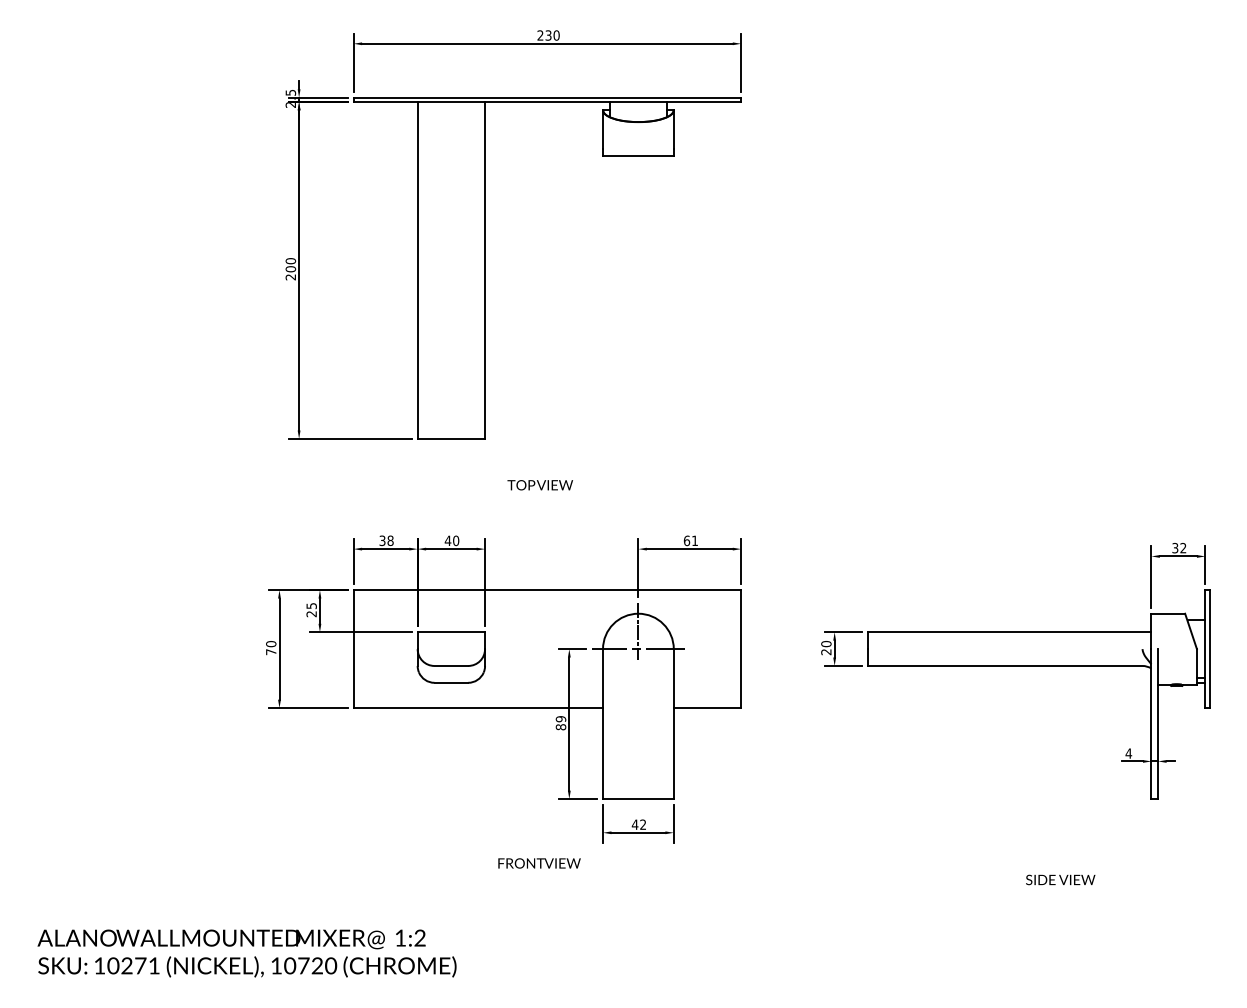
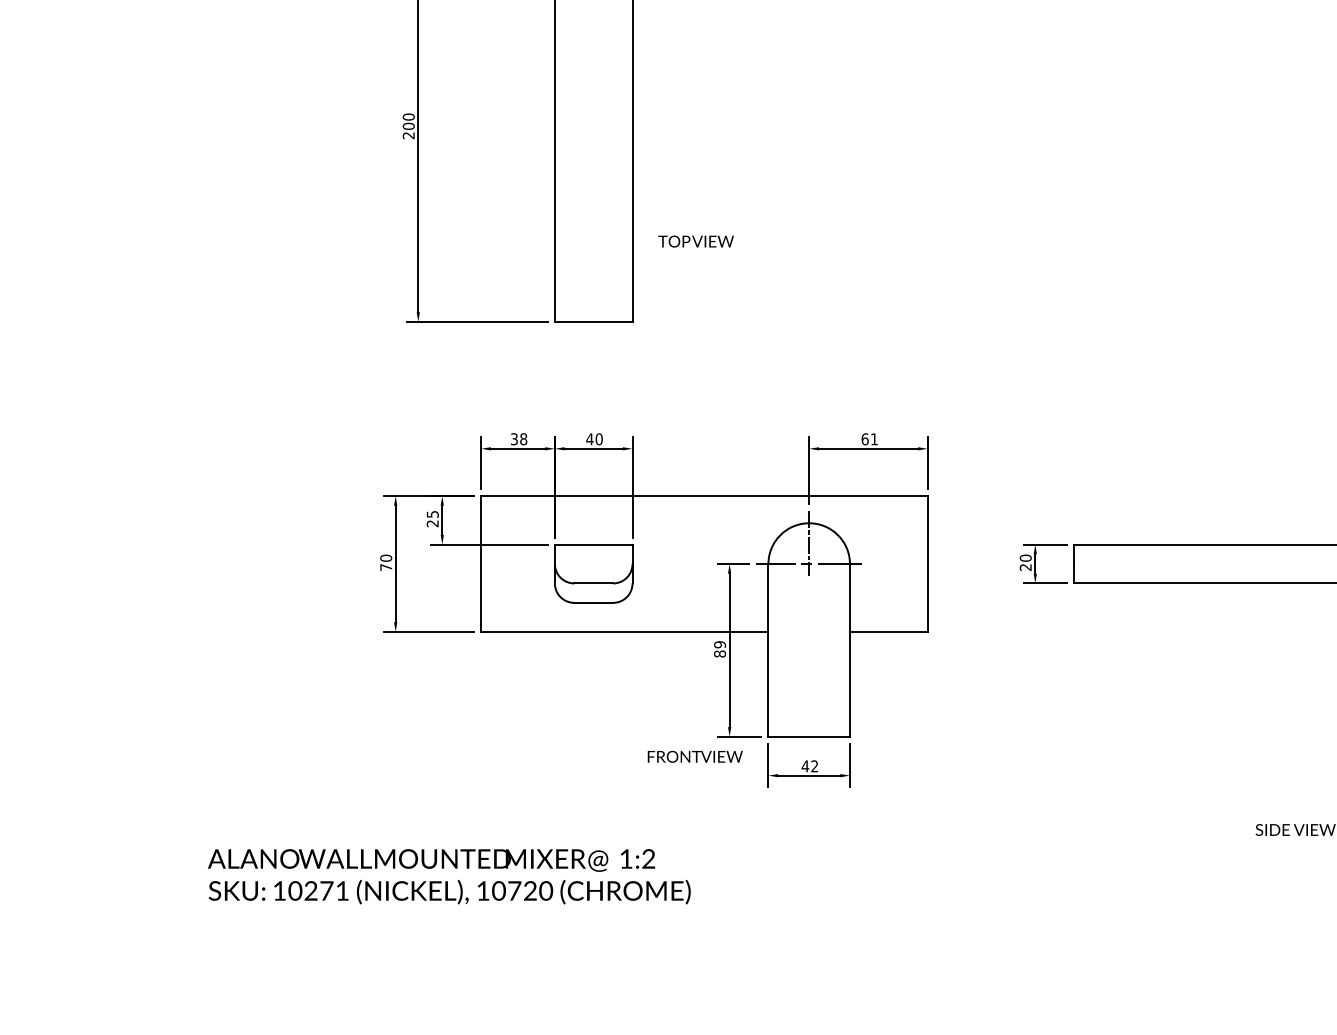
text: (539, 485) -> (695, 241), moved
text: (539, 863) -> (695, 756), moved
text: (246, 953) -> (448, 876), moved

